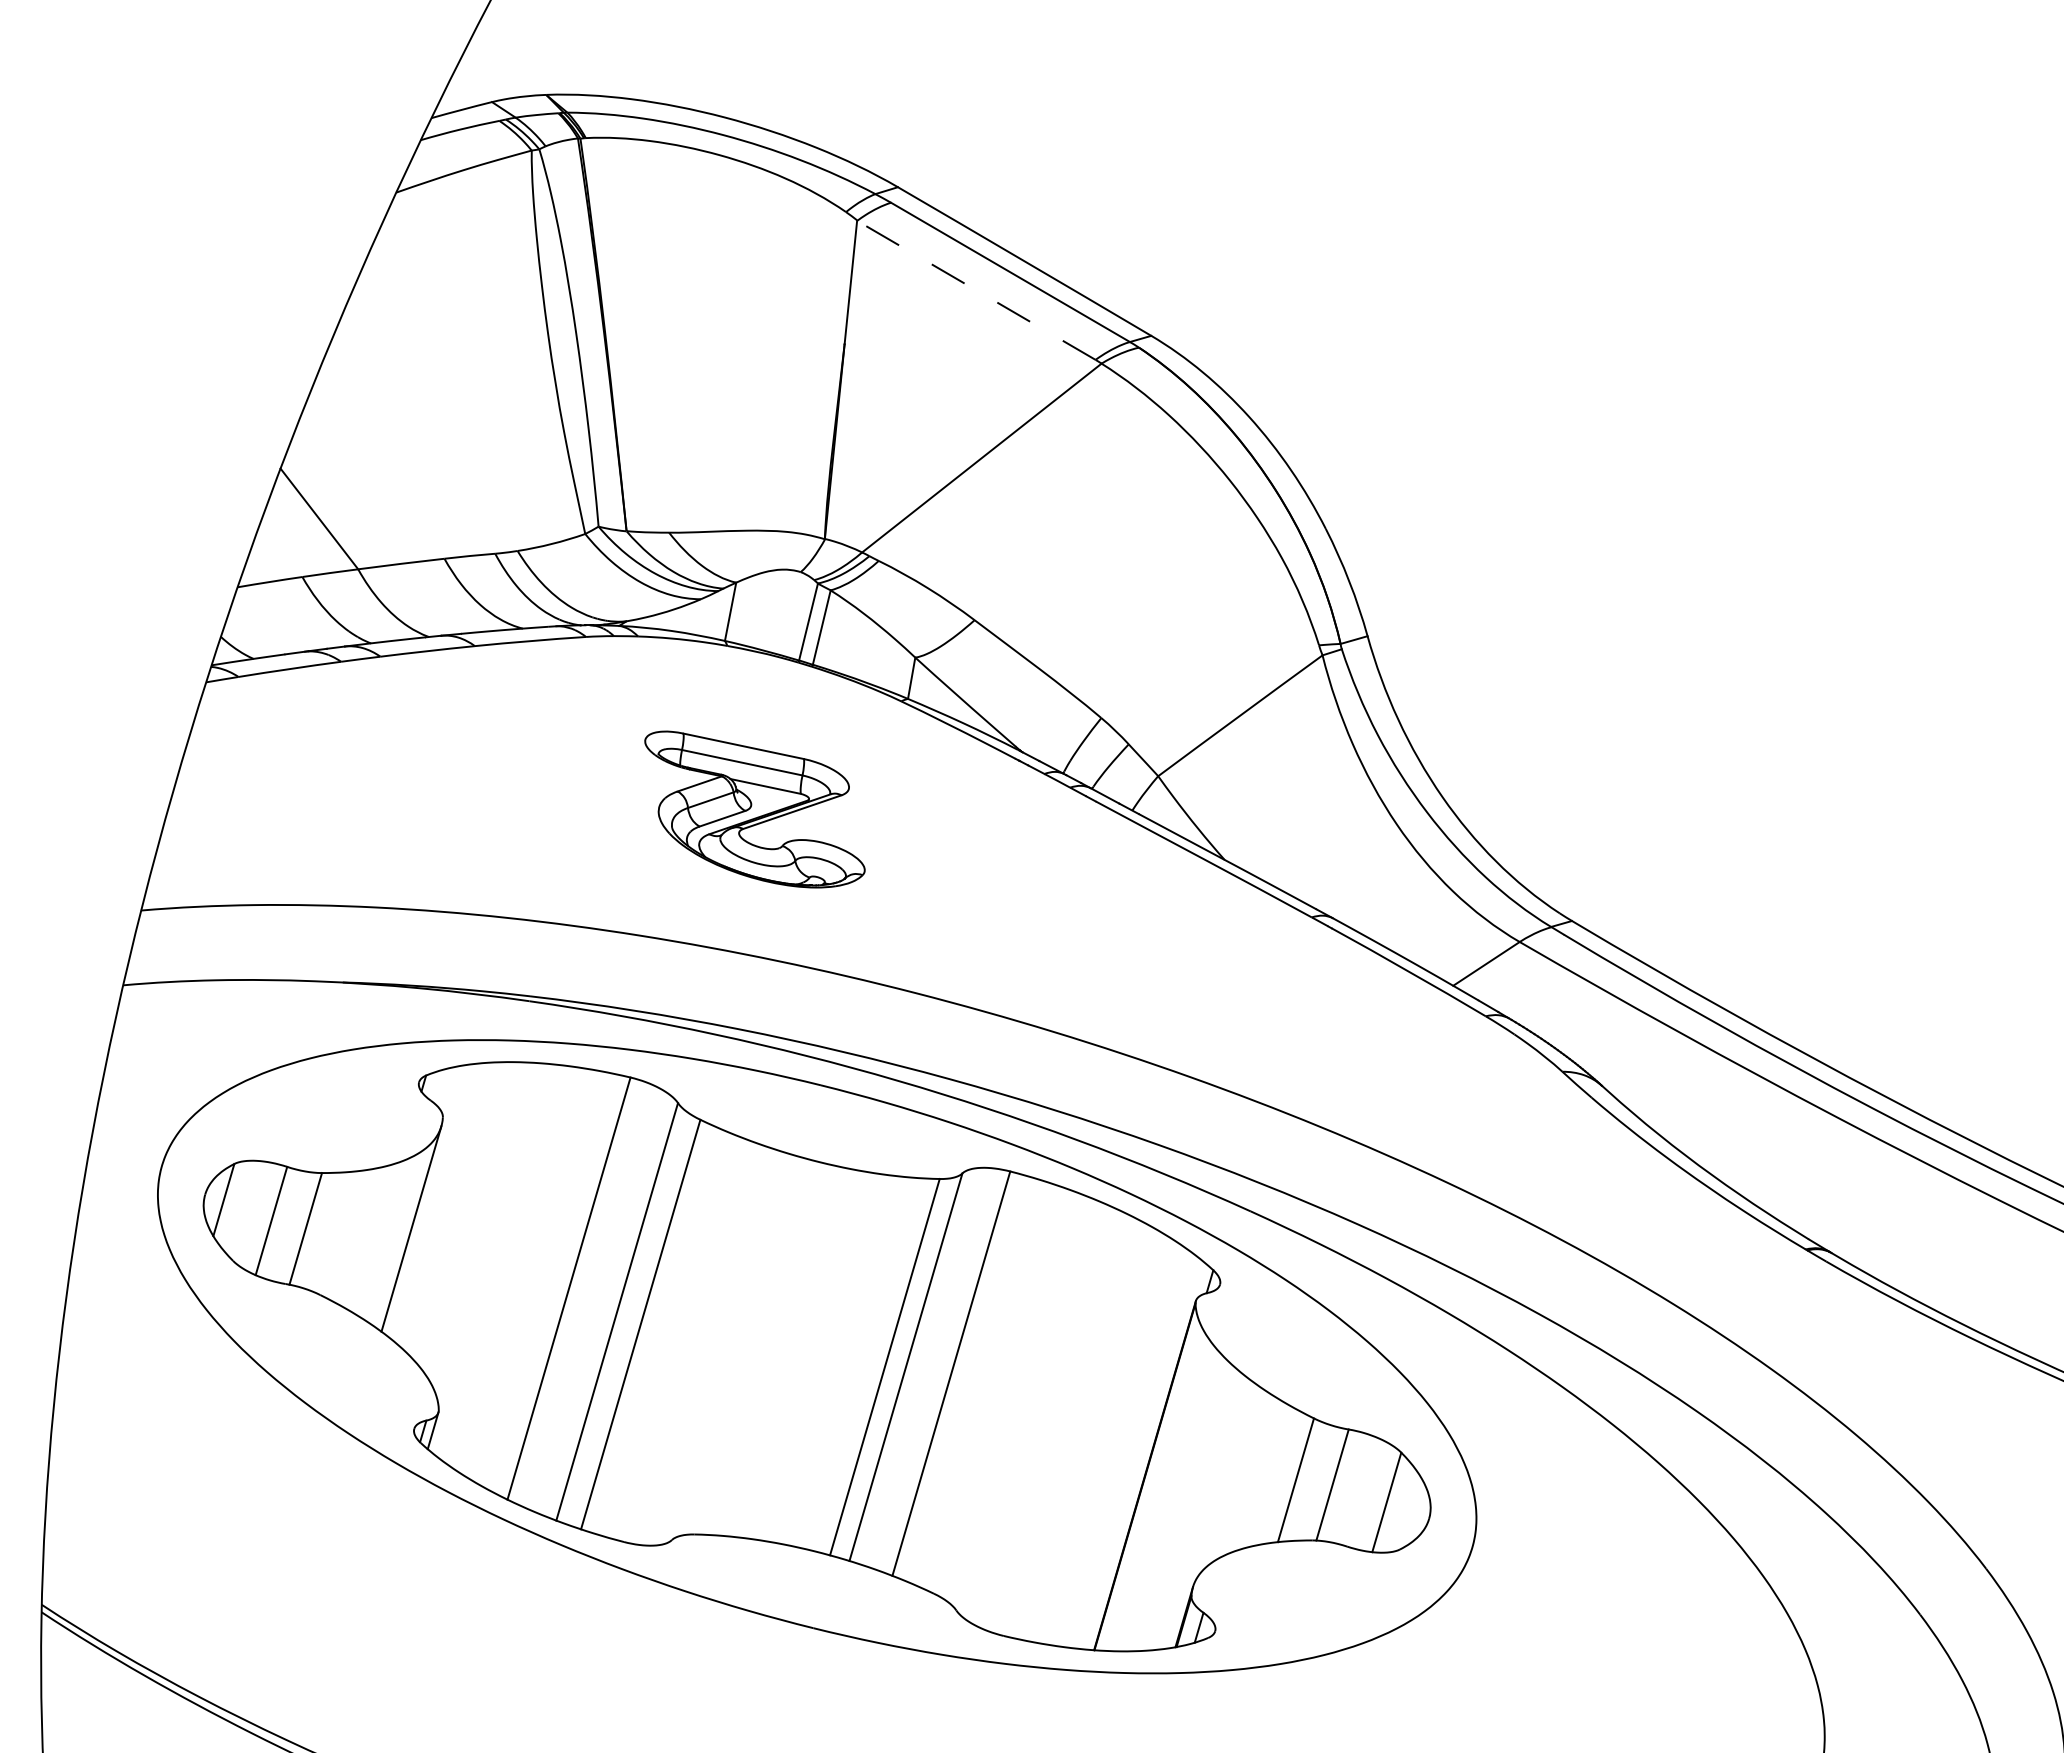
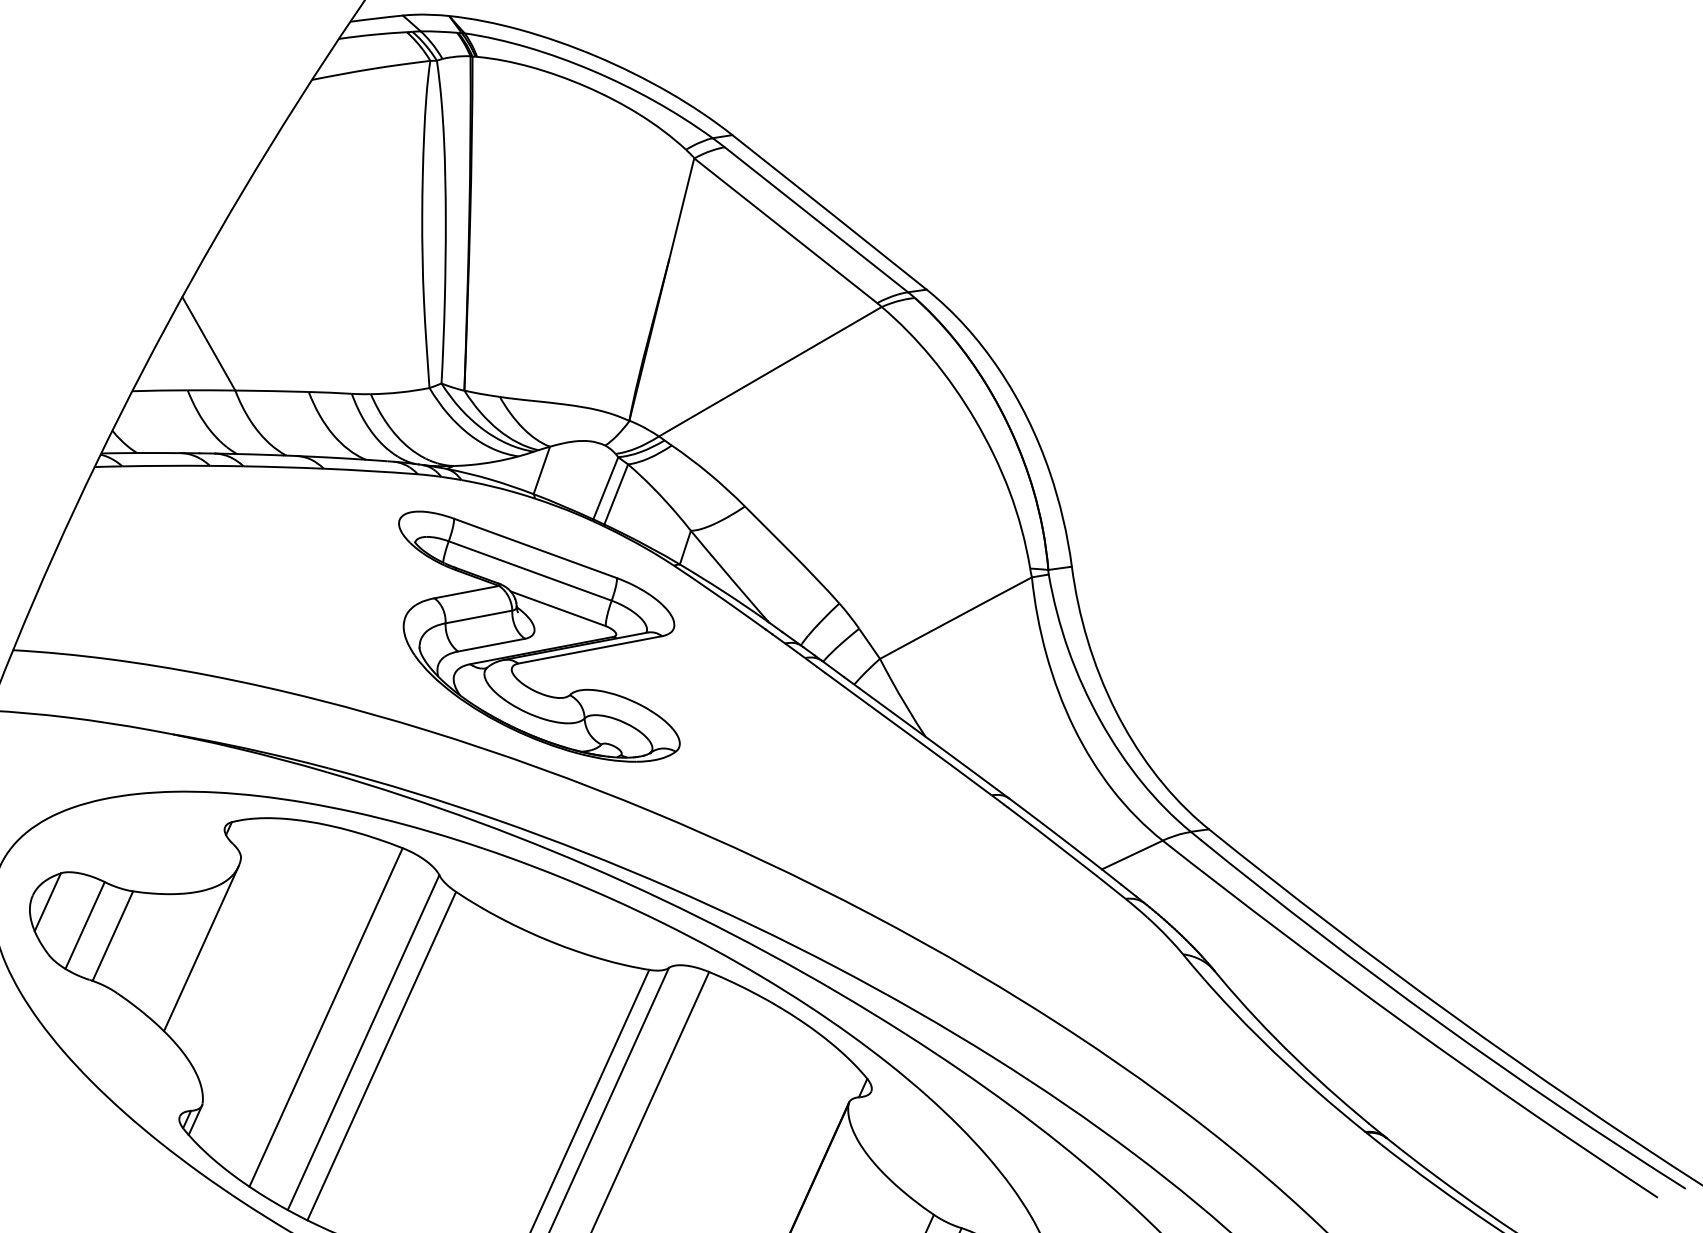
line: (975, 290) -> (784, 230), dashed -> solid
part: (754, 809) -> (538, 638), size x1.67

